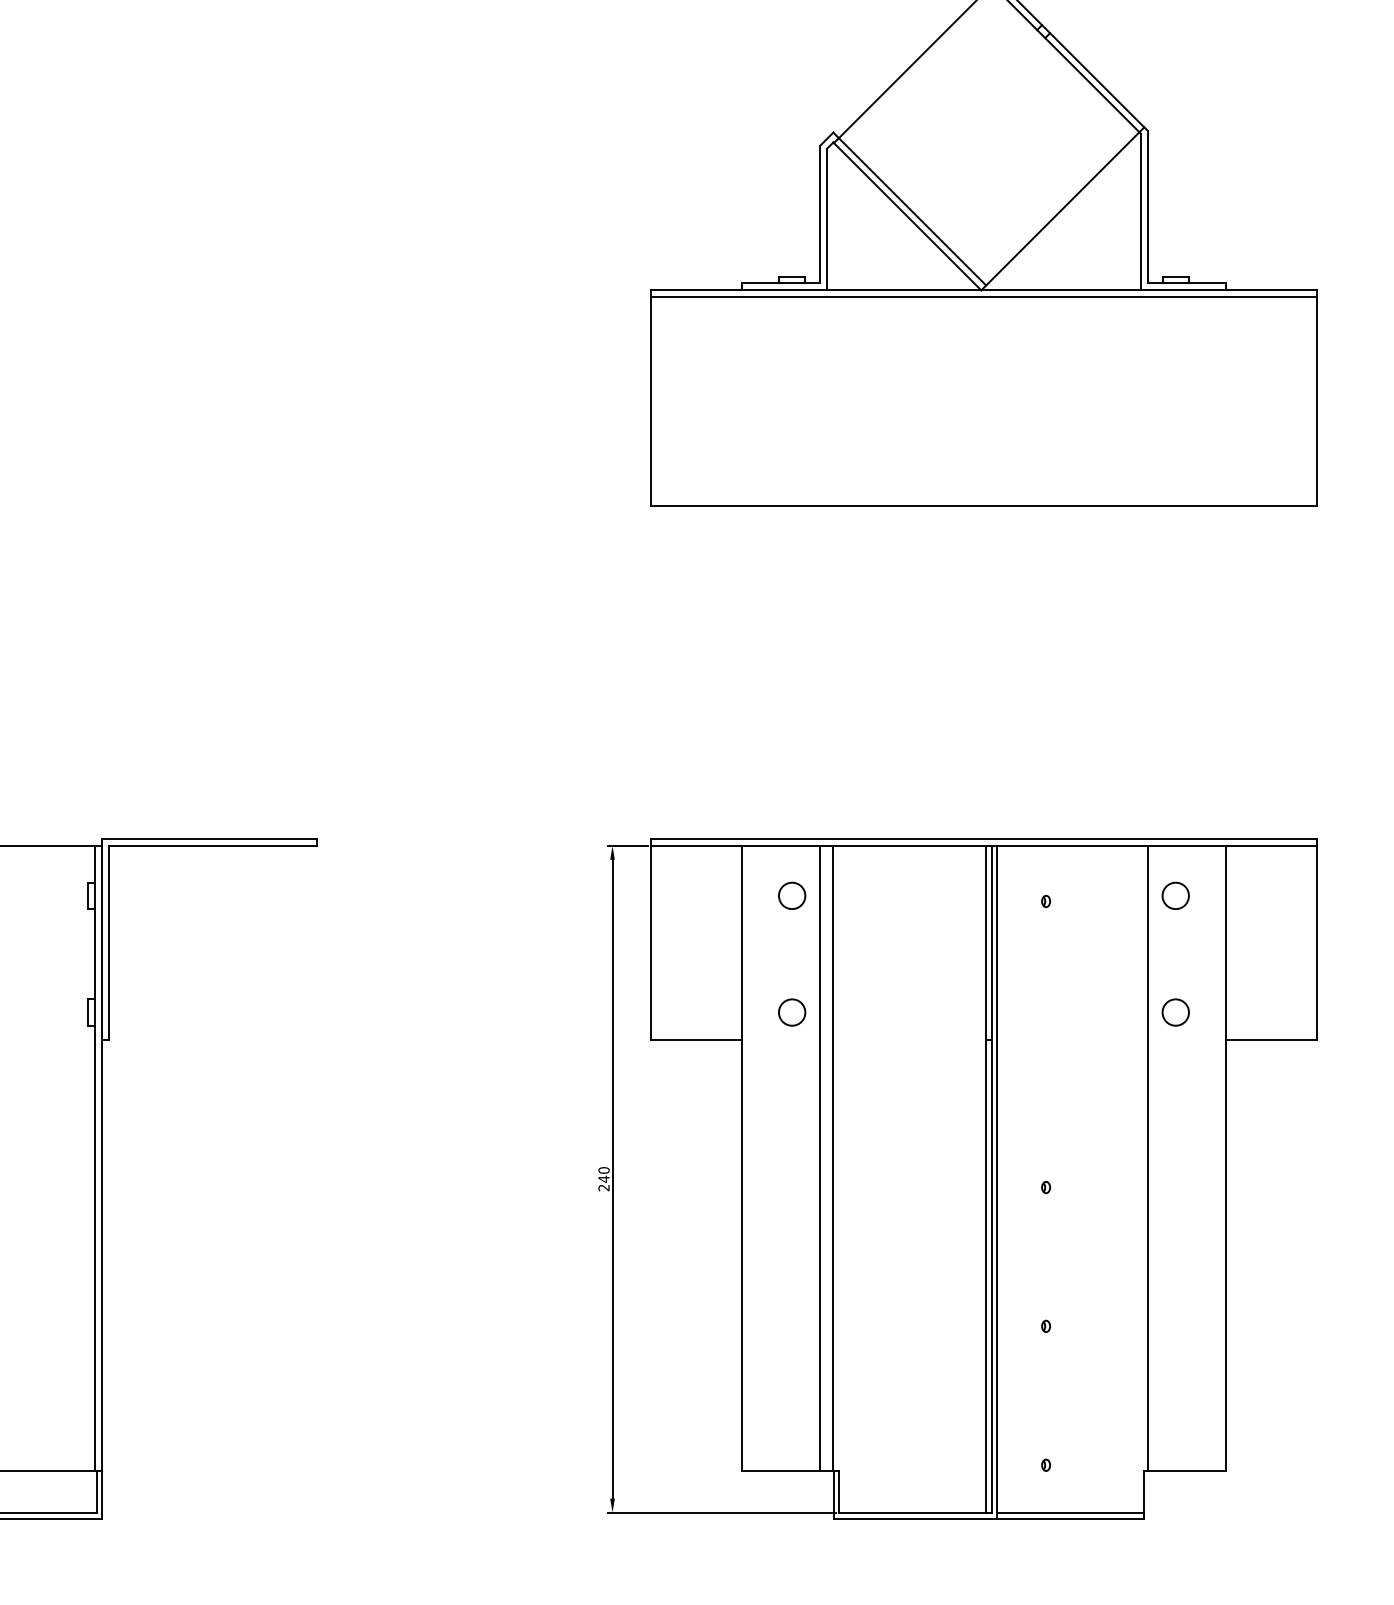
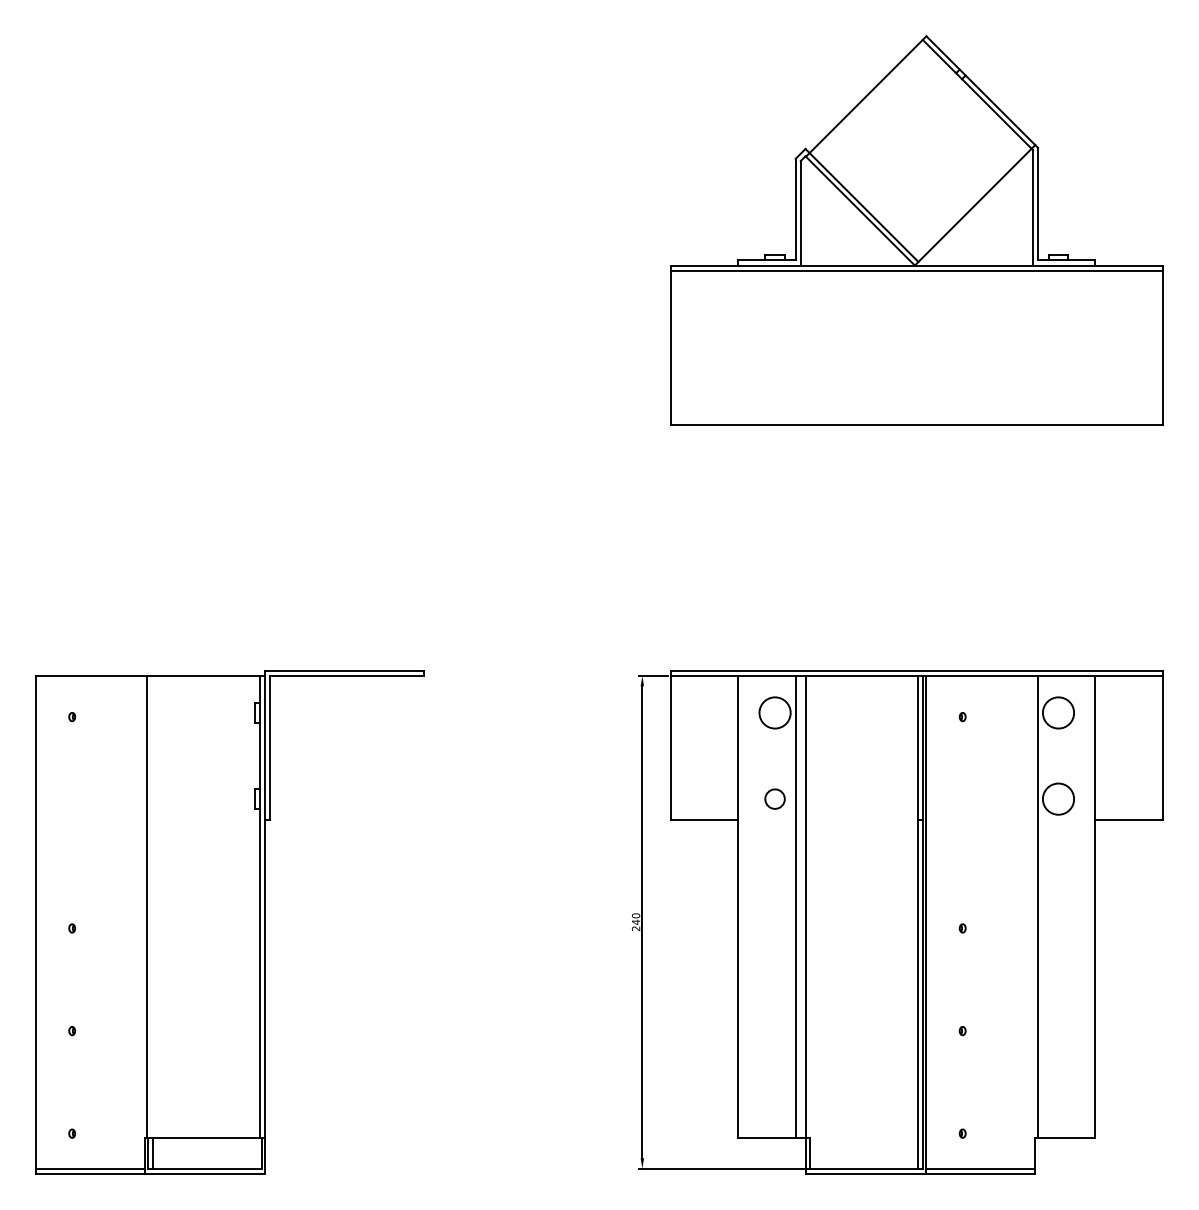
circle: (791, 895) -> (774, 712), size x1.6
circle: (1175, 895) -> (1058, 712), size x1.6
circle: (1175, 1011) -> (1058, 798), size x1.6

